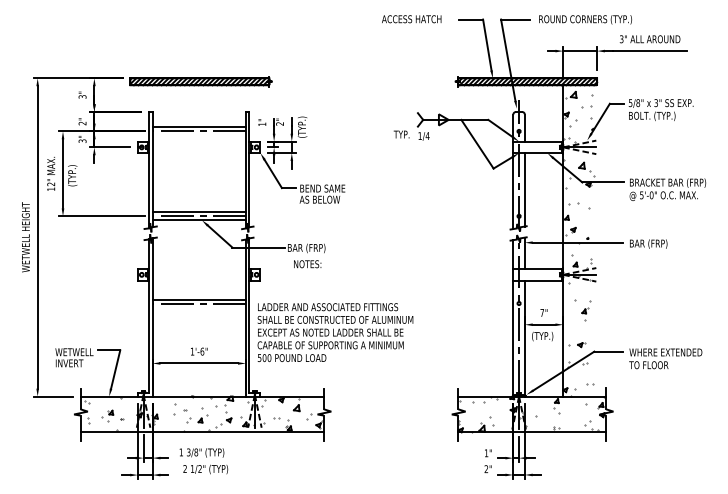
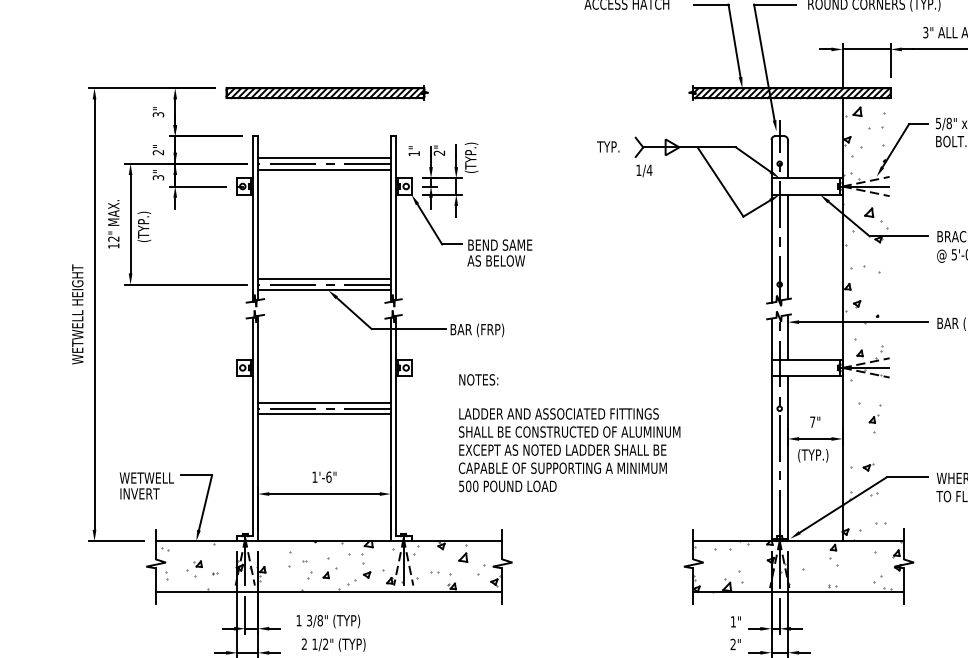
text: (401, 134) -> (608, 146), moved
line: (198, 135) -> (323, 169), added
text: (307, 264) -> (478, 380), moved
line: (198, 307) -> (323, 414), added
text: (335, 332) -> (569, 449), moved

